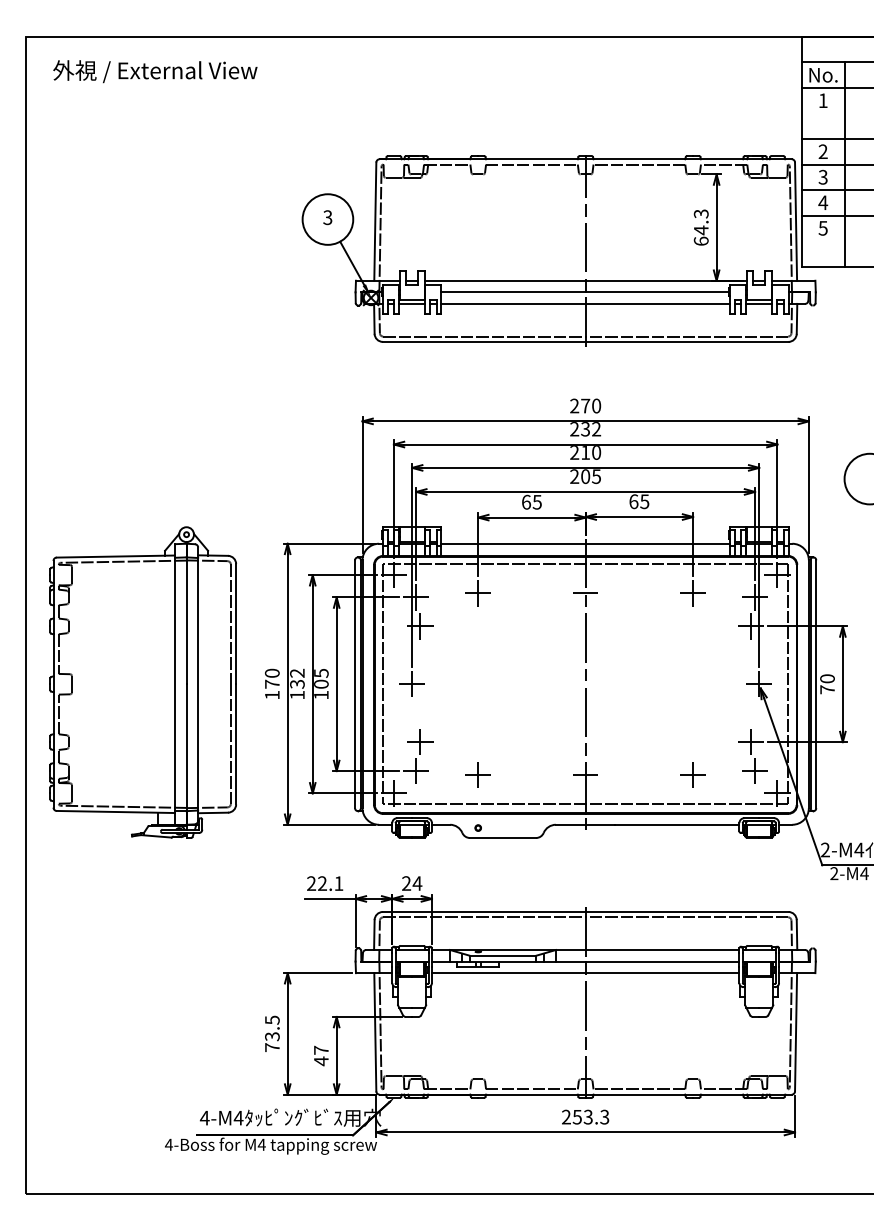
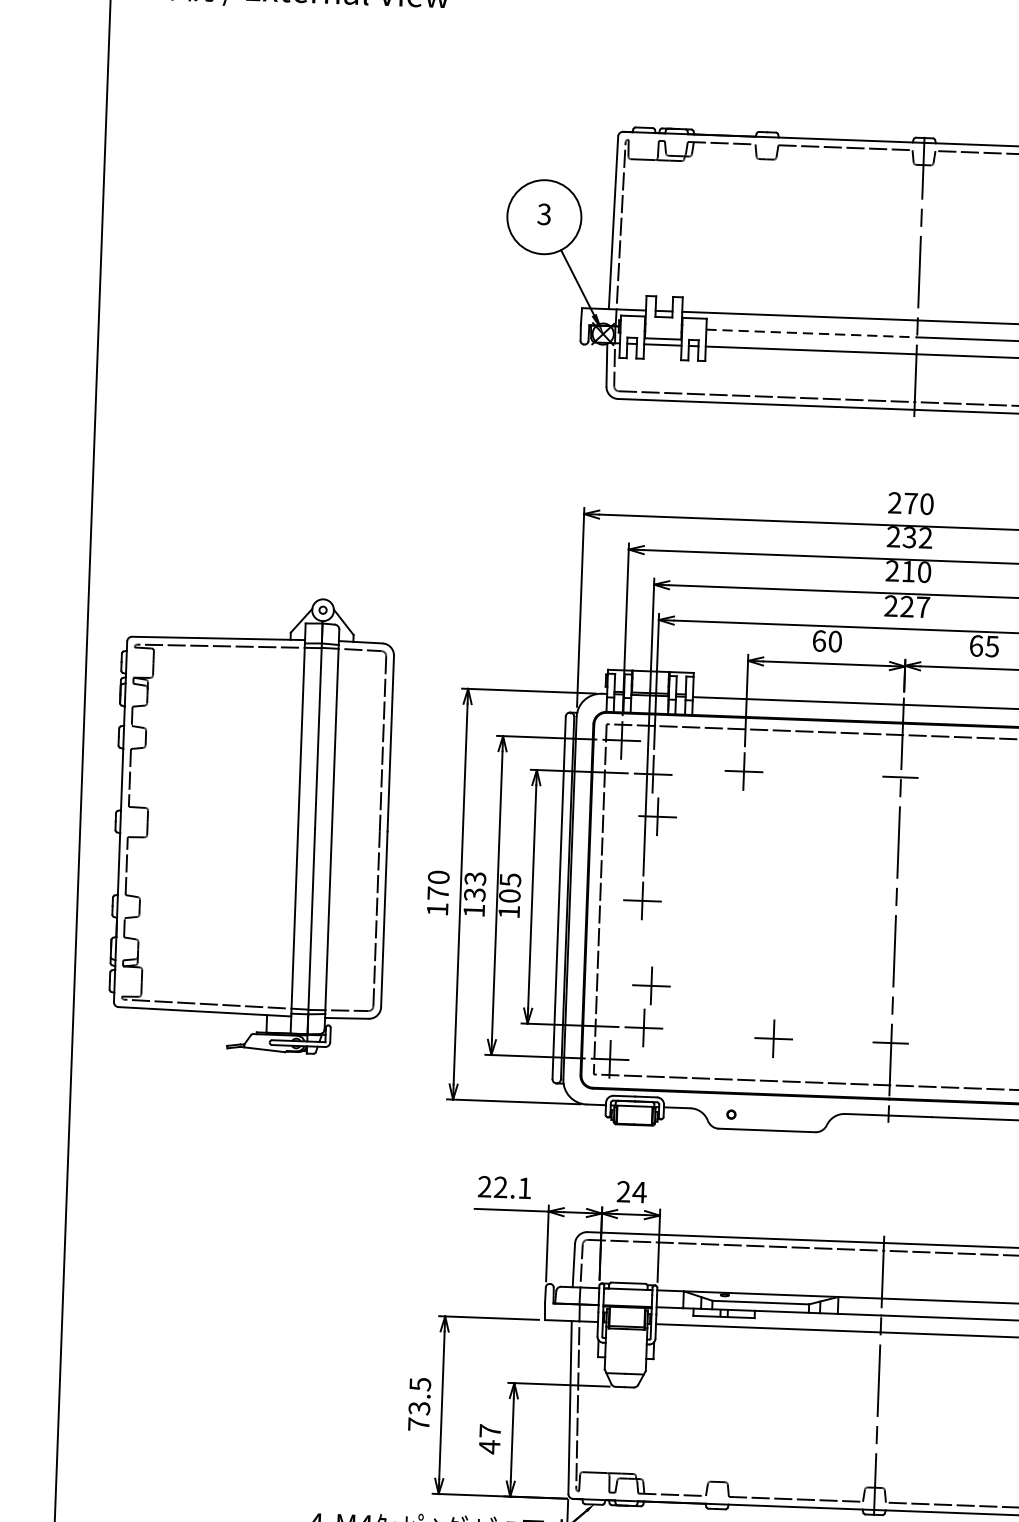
line: (514, 292) -> (813, 333), solid -> dashed
text: (591, 476) -> (915, 606), 205 -> 227
text: (536, 501) -> (834, 640), 65 -> 60
text: (297, 672) -> (475, 877), 132 -> 133
part: (142, 682) -> (250, 823), moved
part: (477, 774) -> (772, 1037), moved

